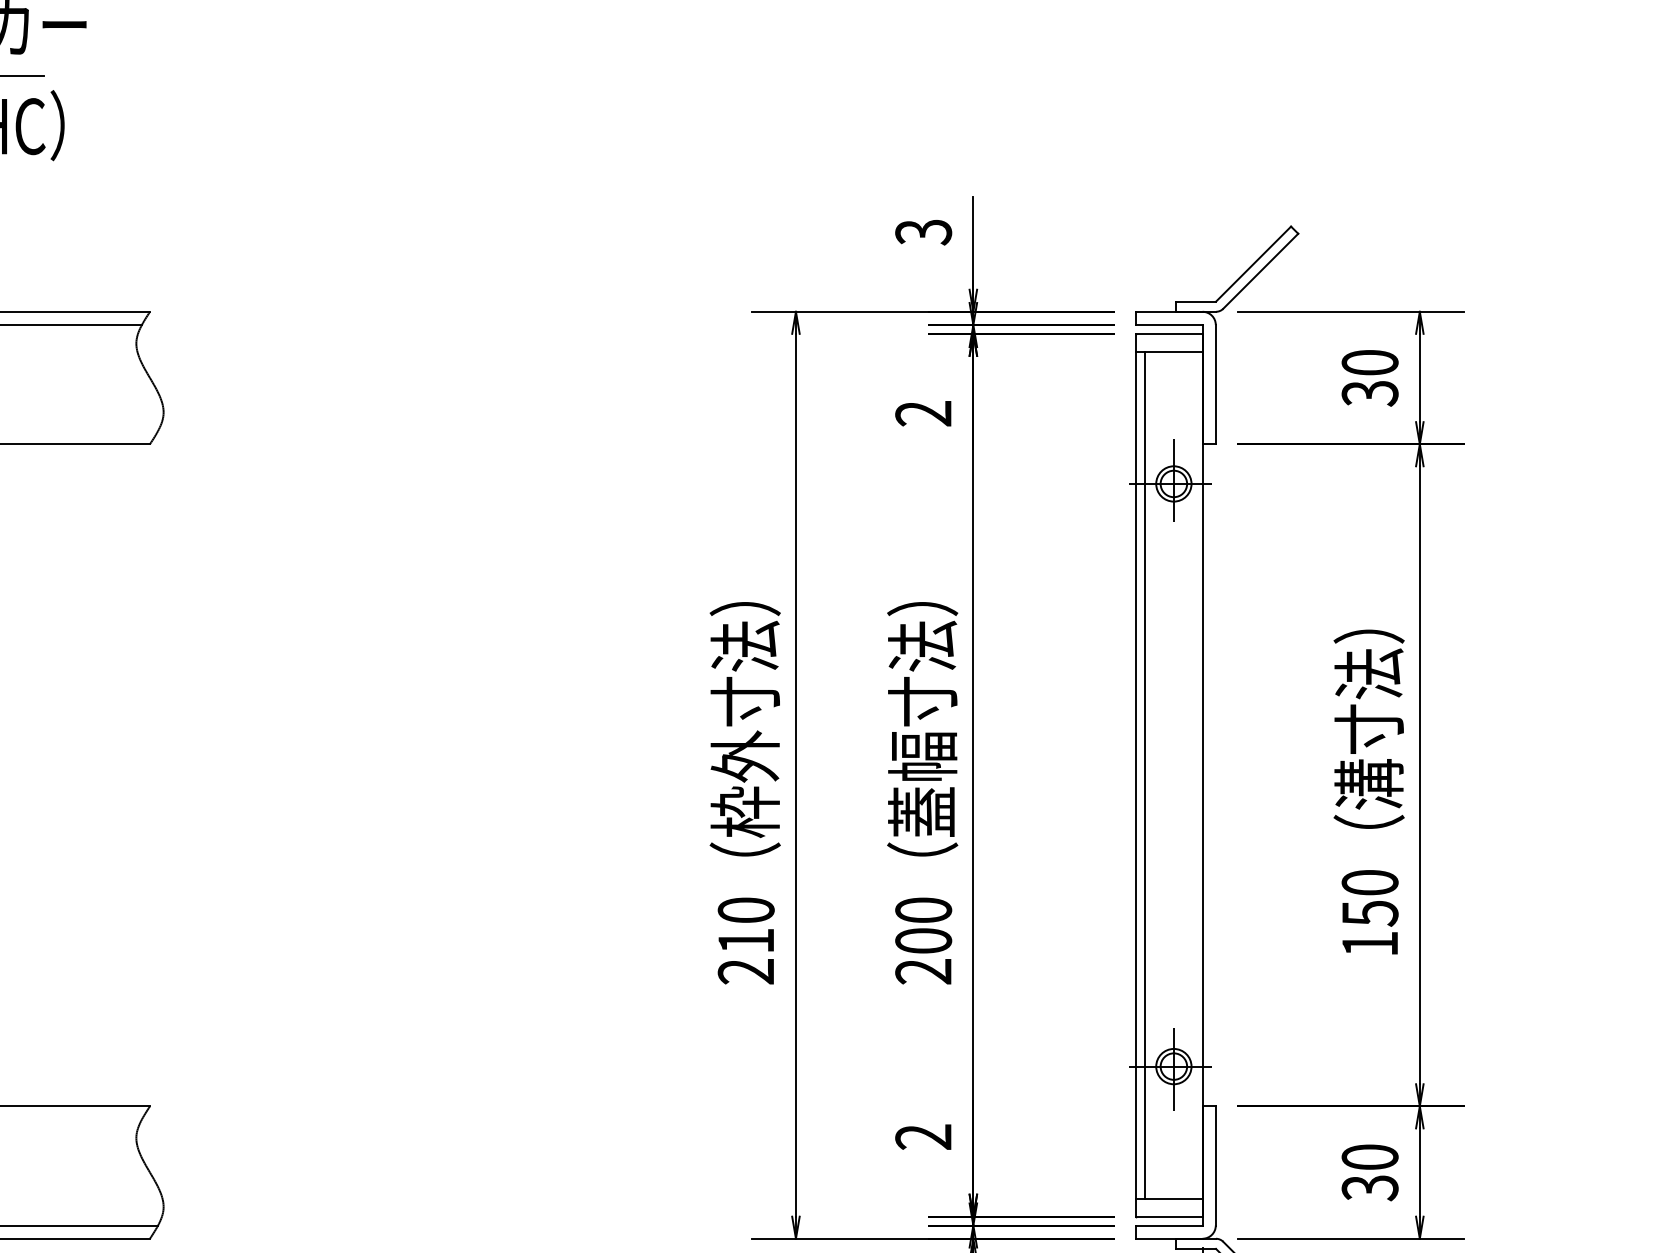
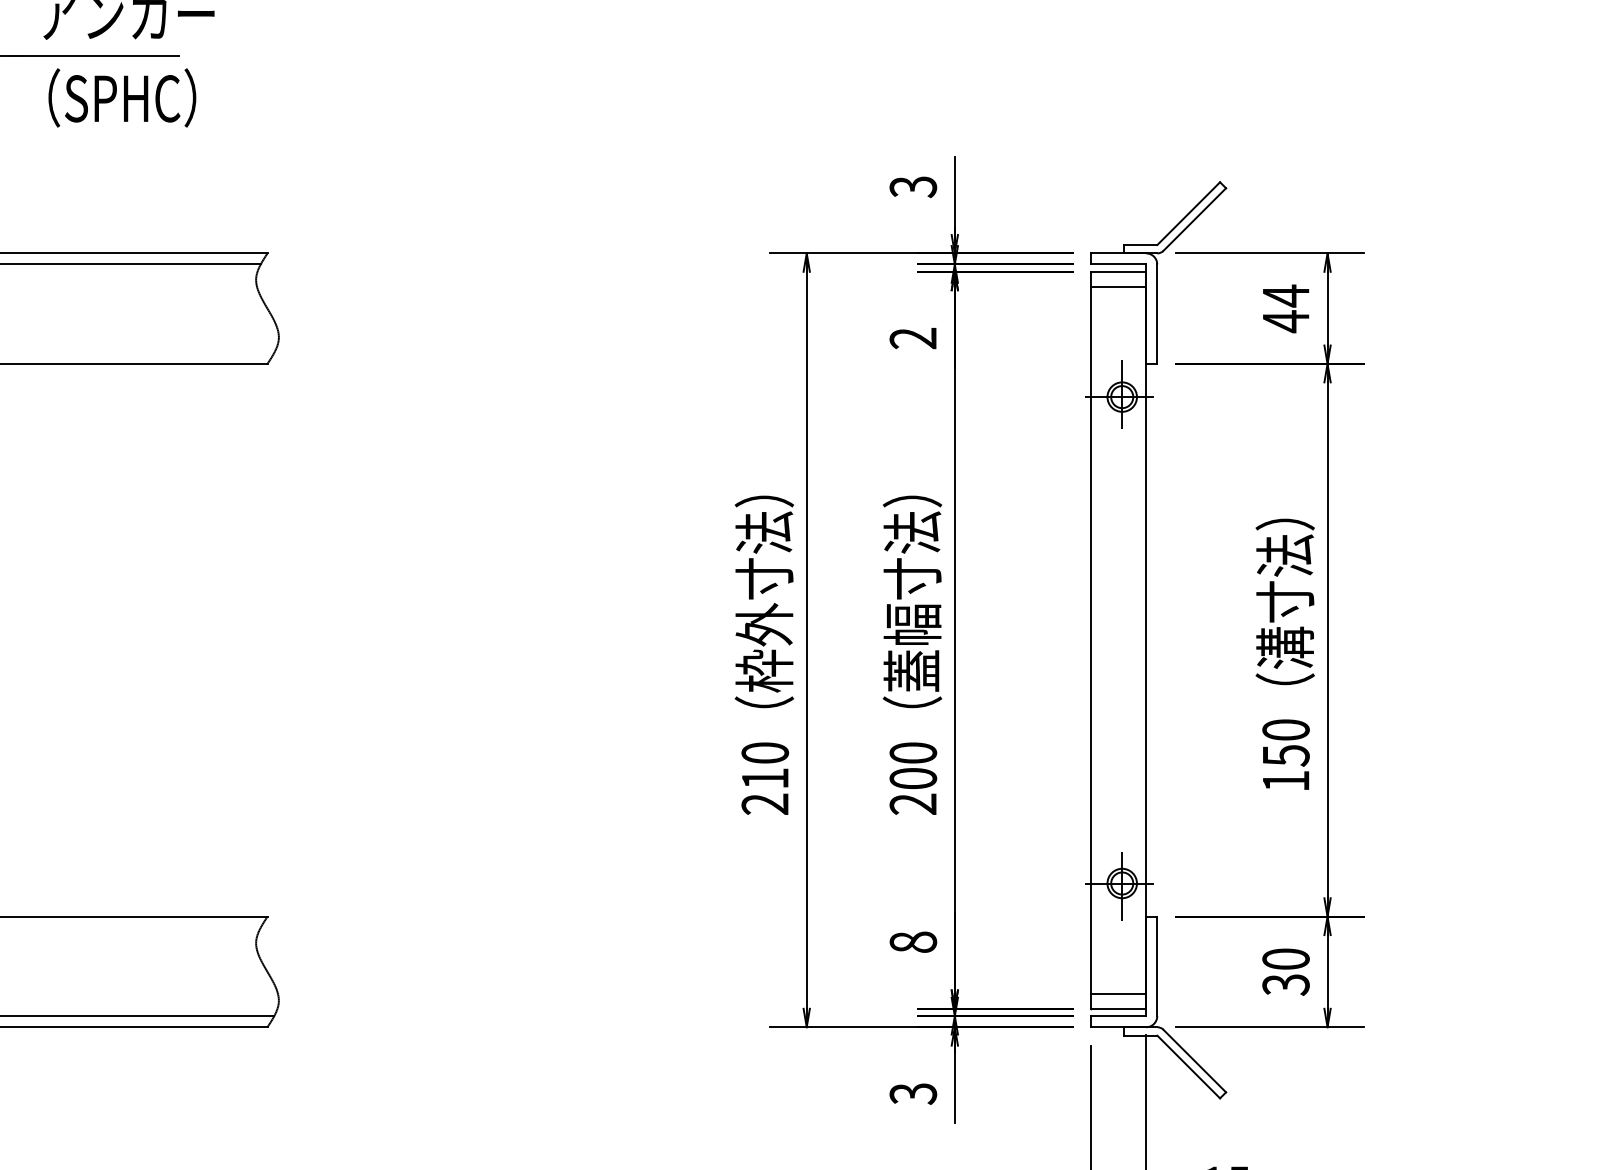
text: (1369, 377) -> (1285, 308), 30 -> 44
line: (1145, 775) -> (1098, 640), removed
text: (923, 1136) -> (913, 941), 2 -> 8

